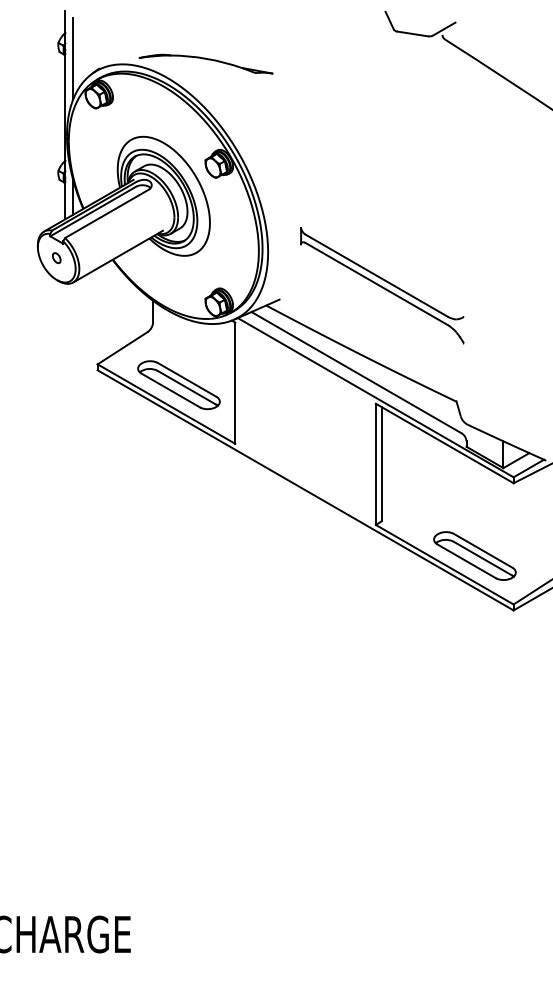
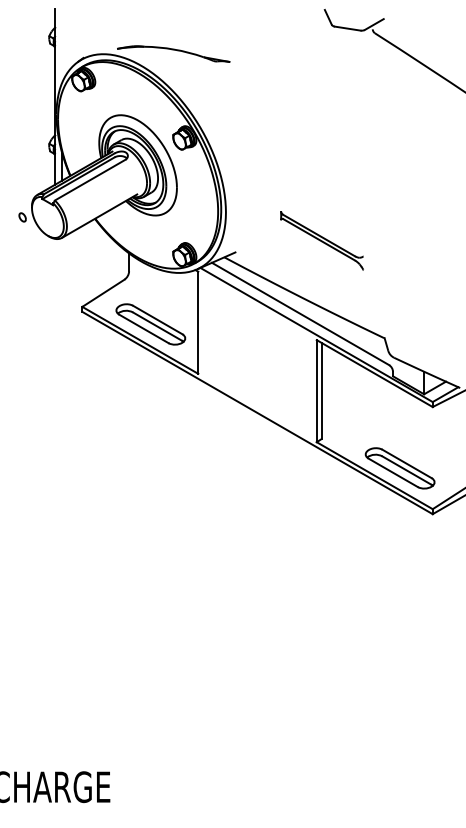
line: (73, 58) -> (62, 49), removed
part: (56, 258) -> (22, 217), moved
part: (382, 285) -> (322, 240), size x0.6

